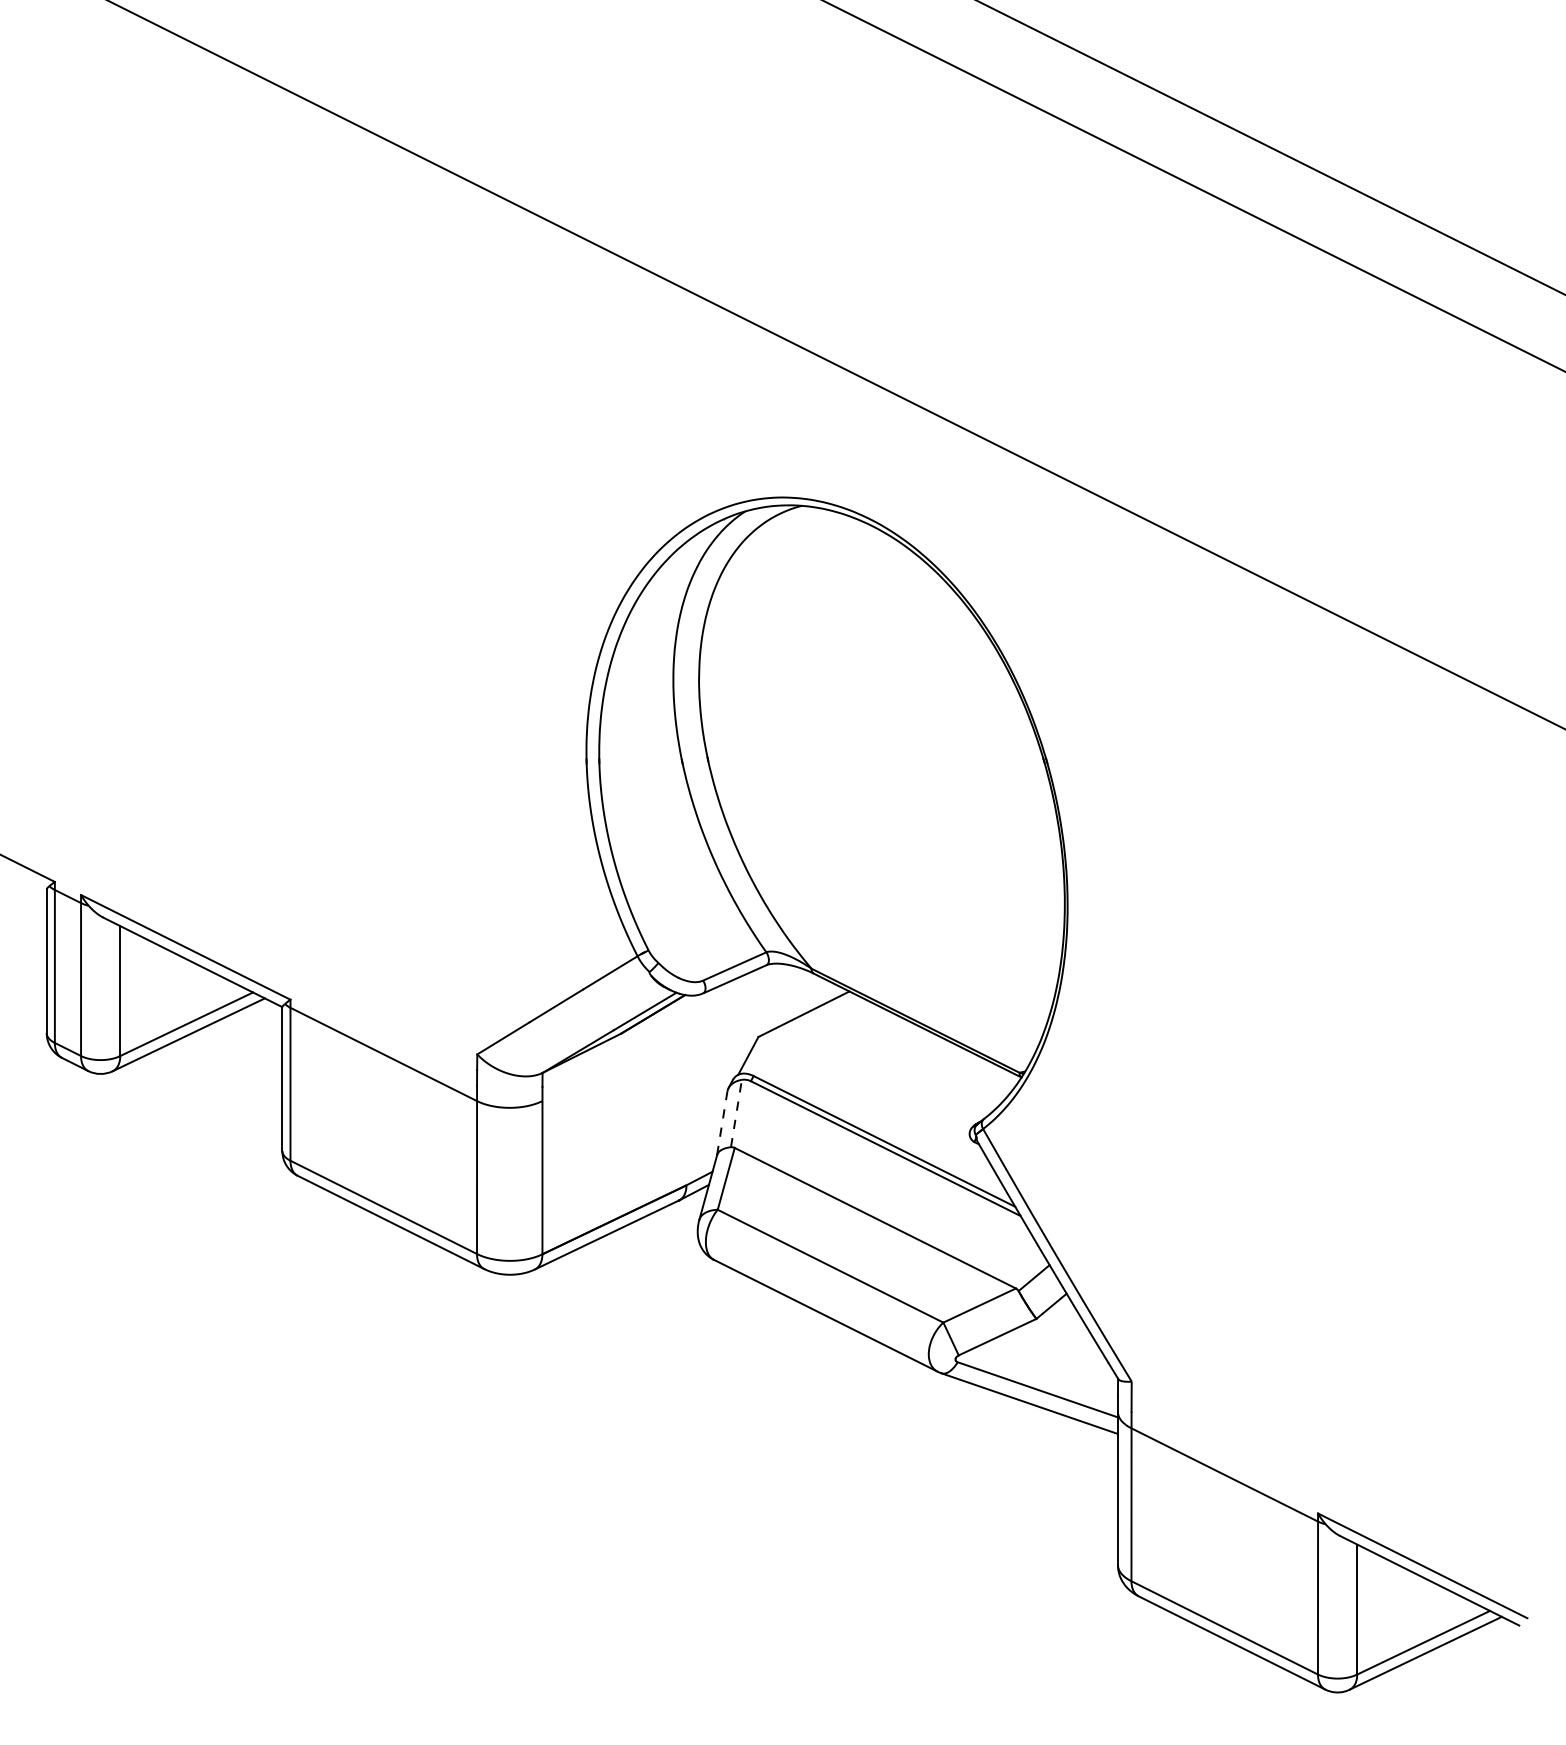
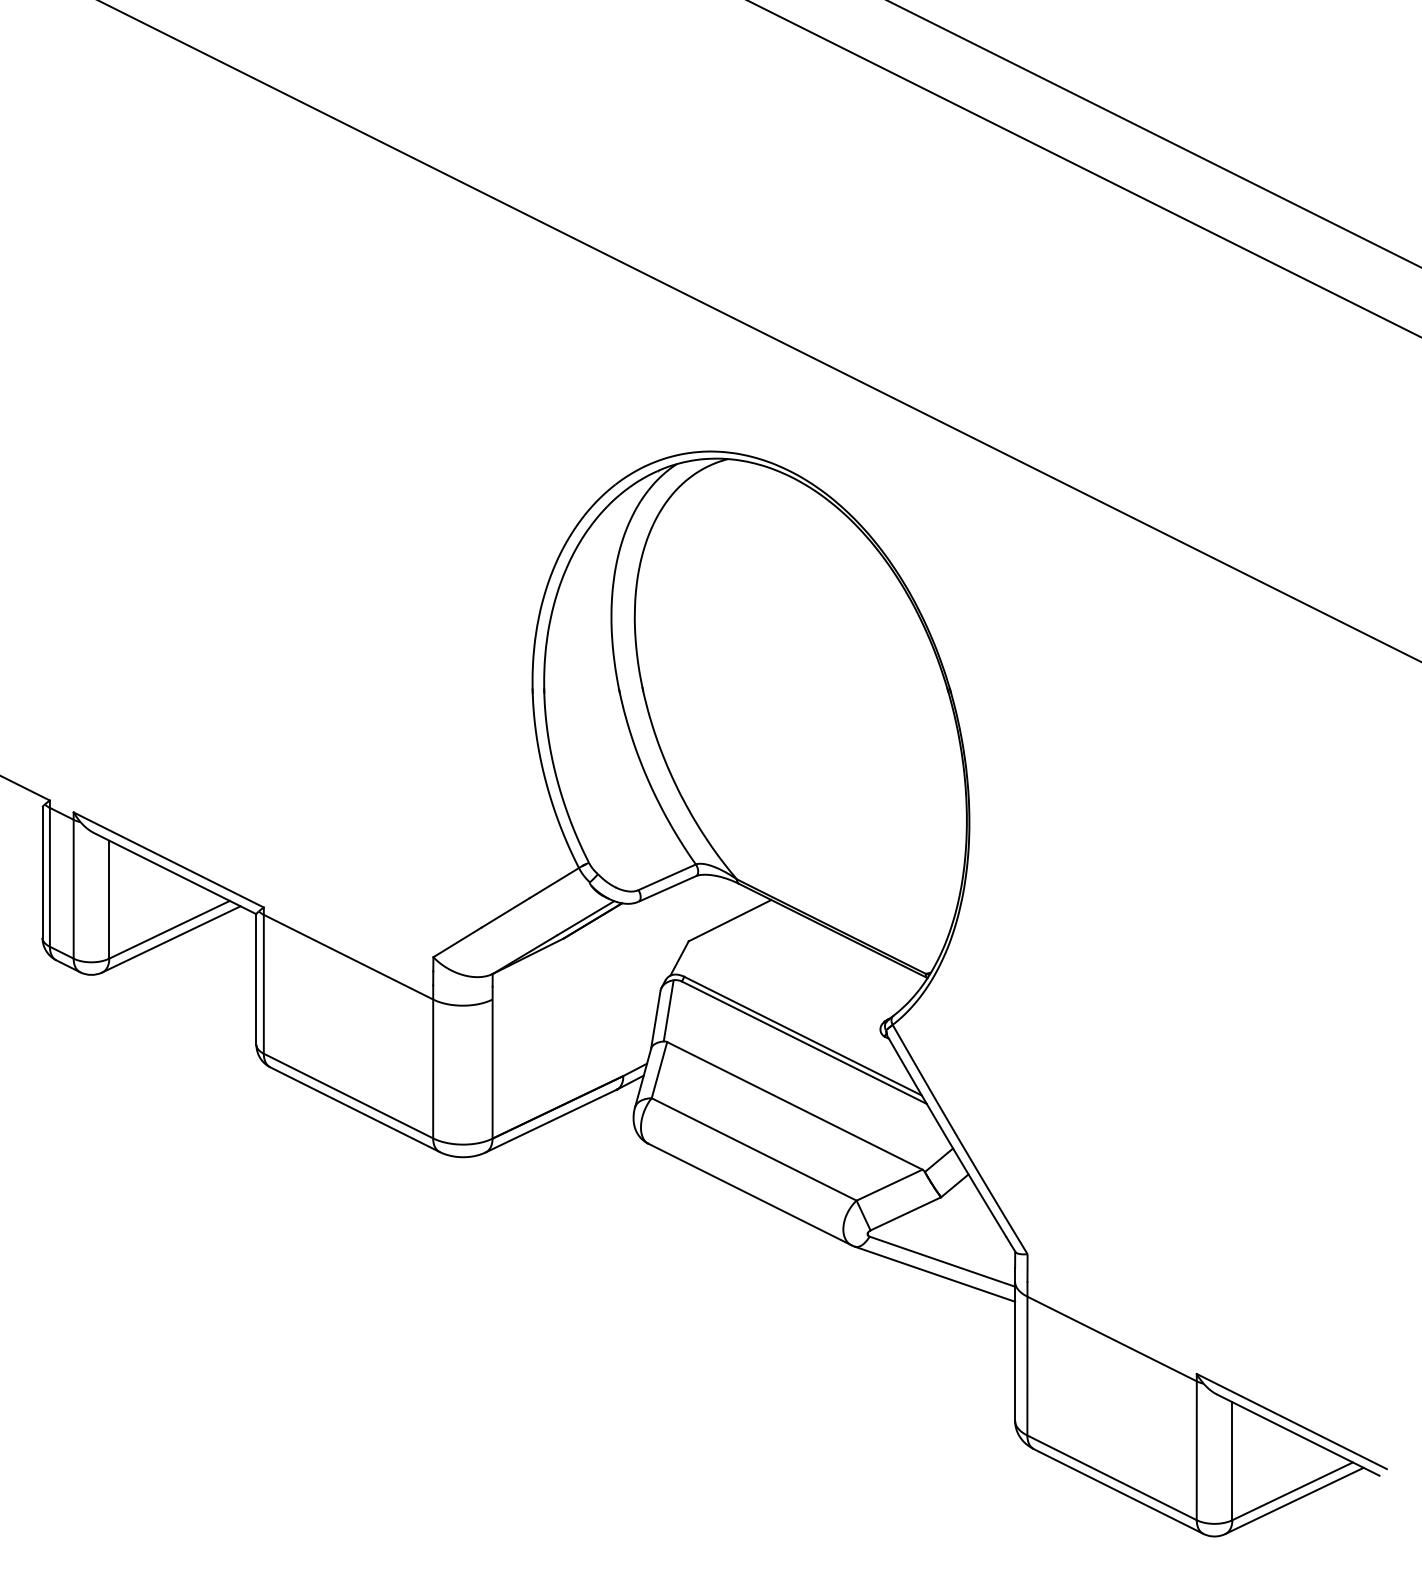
line: (736, 1113) -> (668, 1010), dashed -> solid
line: (721, 1123) -> (655, 1019), dashed -> solid

